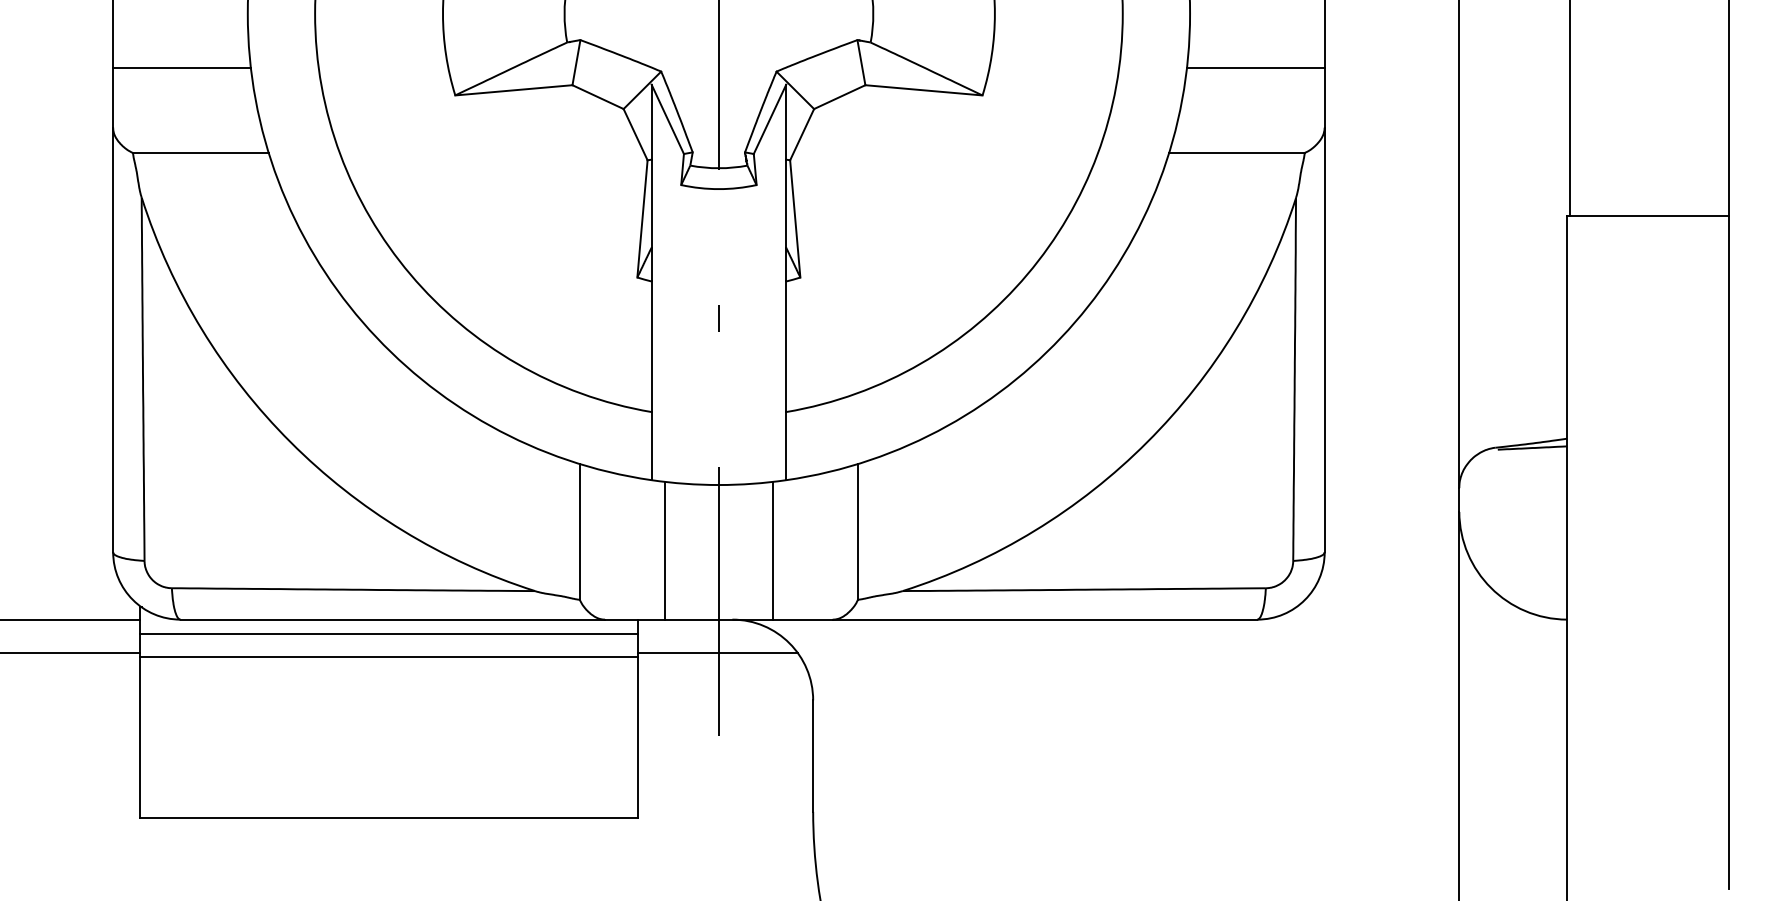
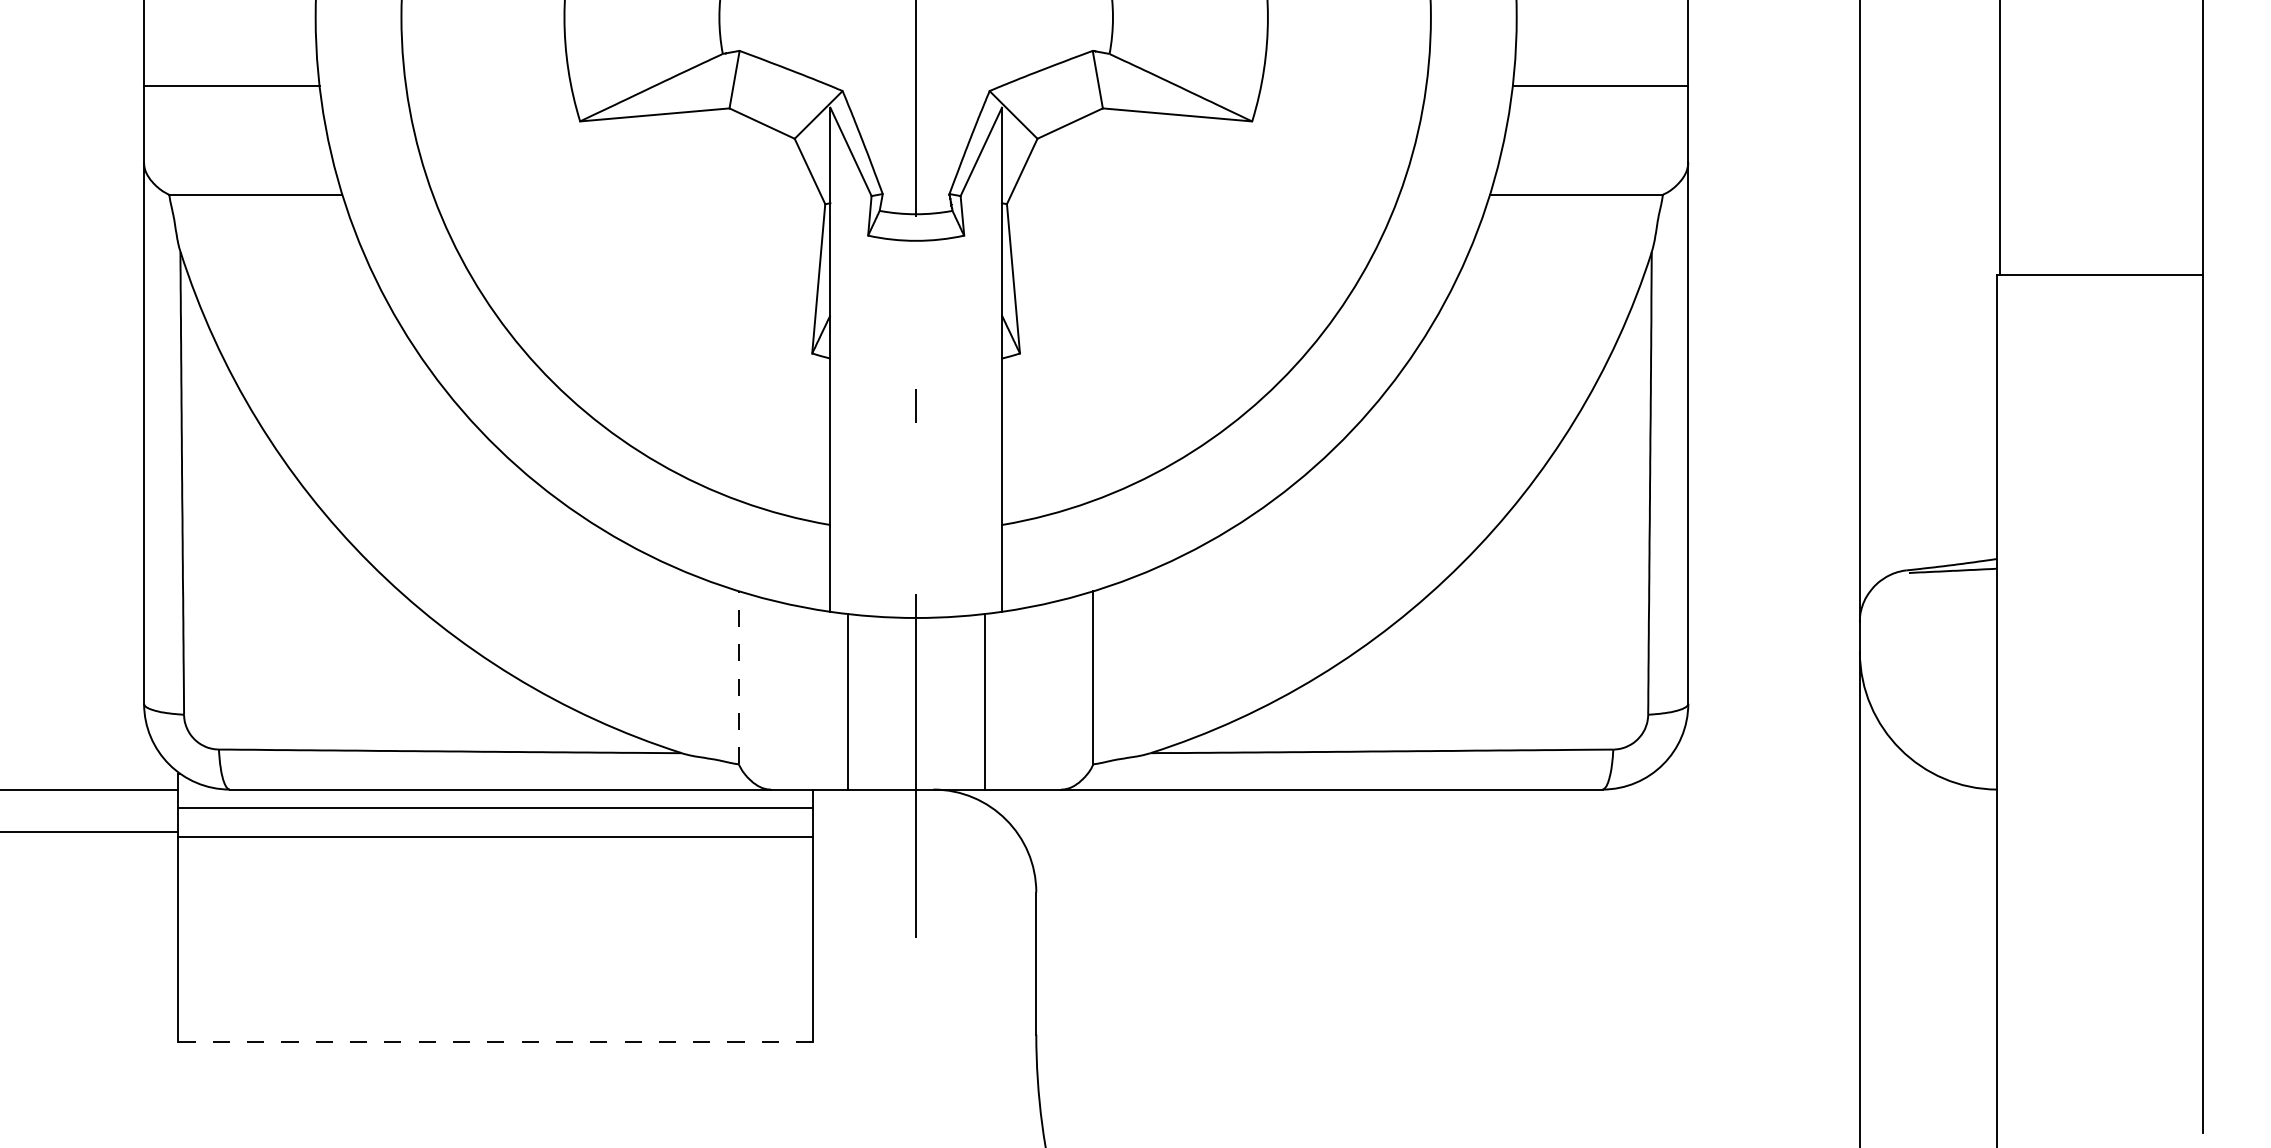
line: (579, 531) -> (738, 677), solid -> dashed
line: (717, 653) -> (914, 832), removed
line: (389, 818) -> (496, 1043), solid -> dashed

